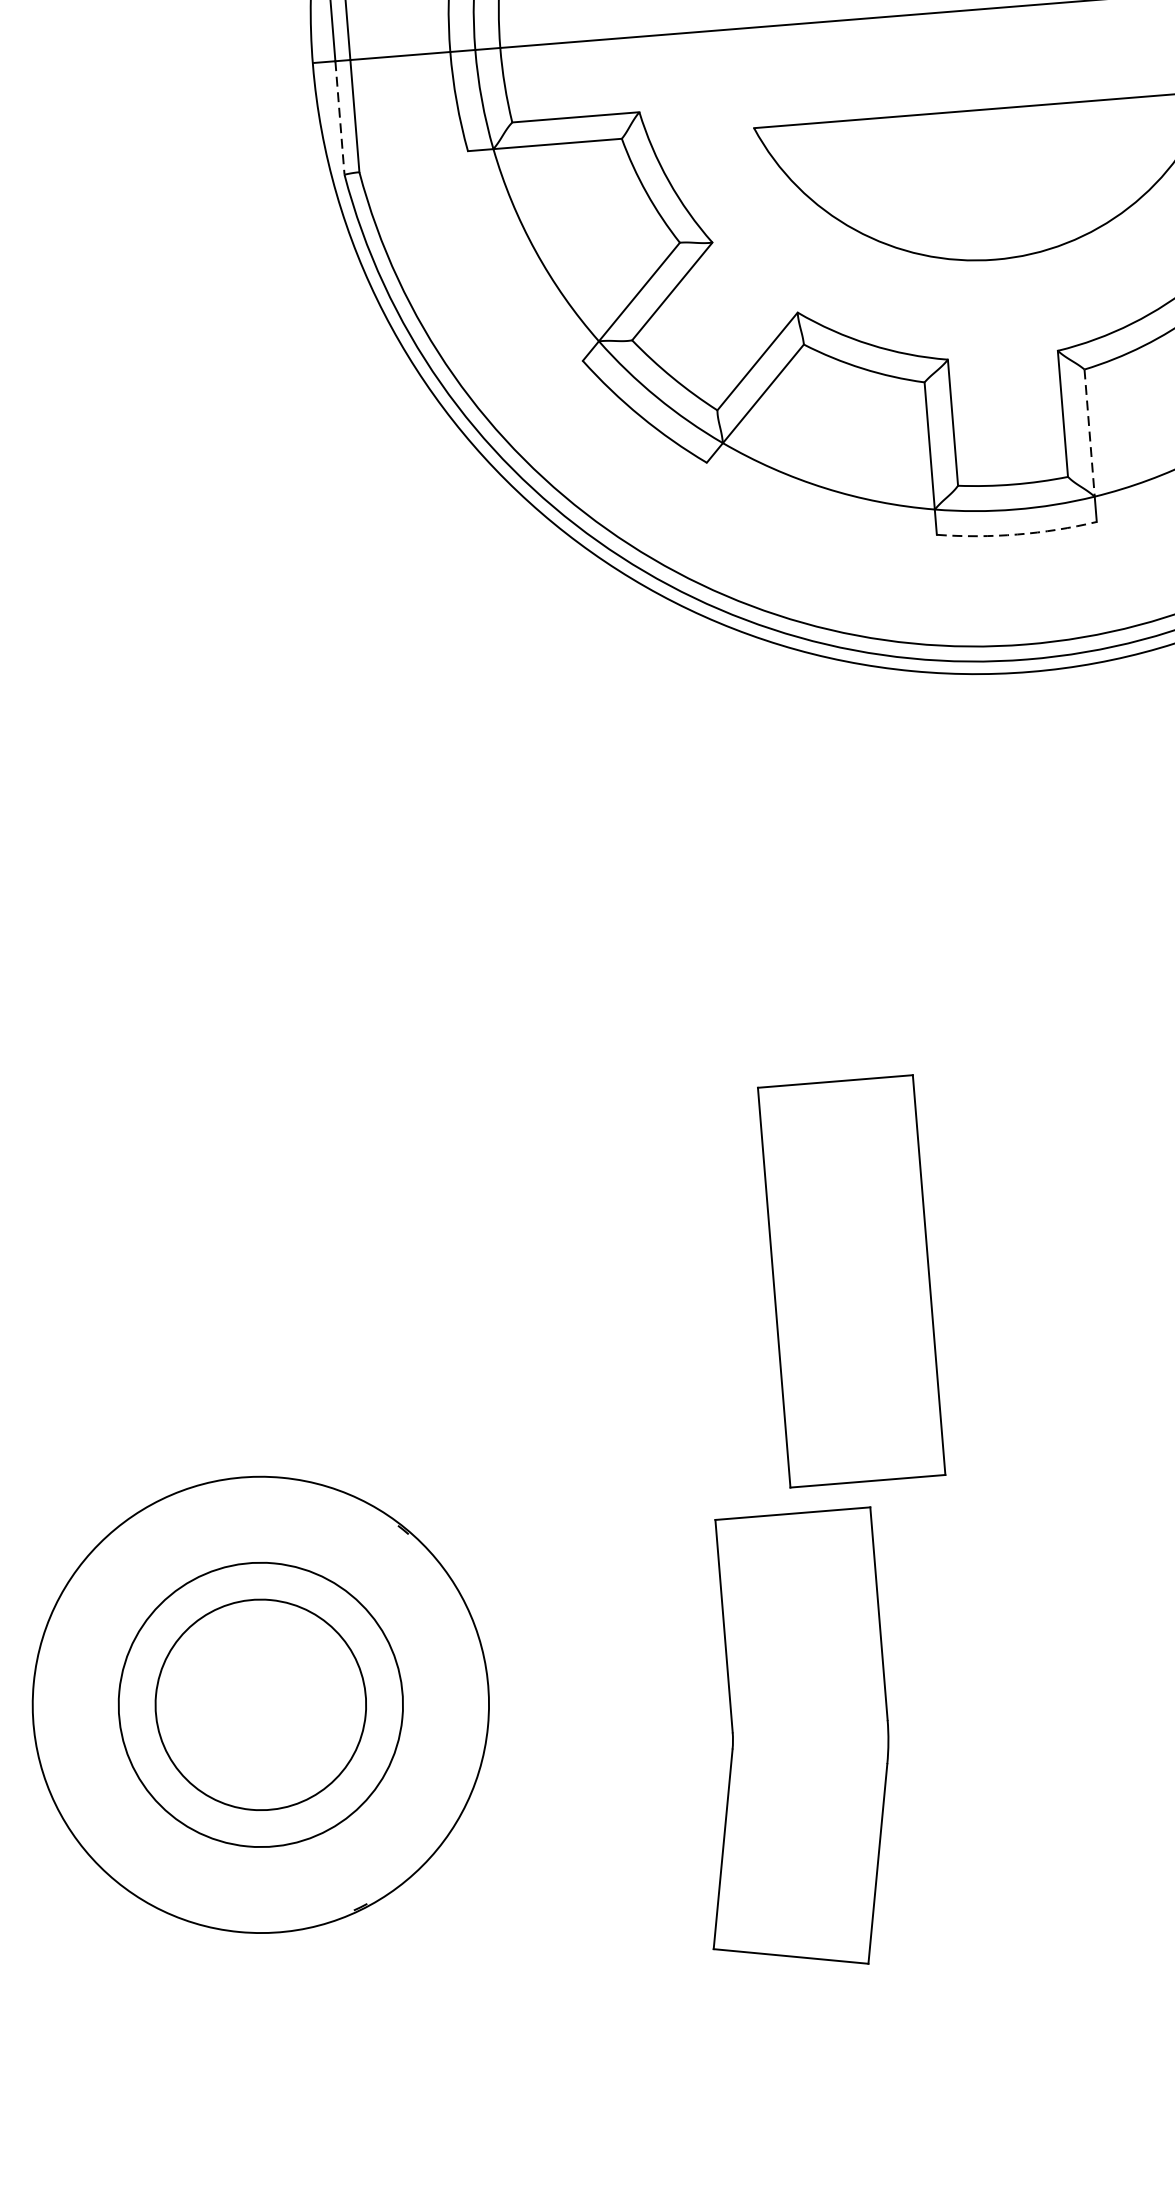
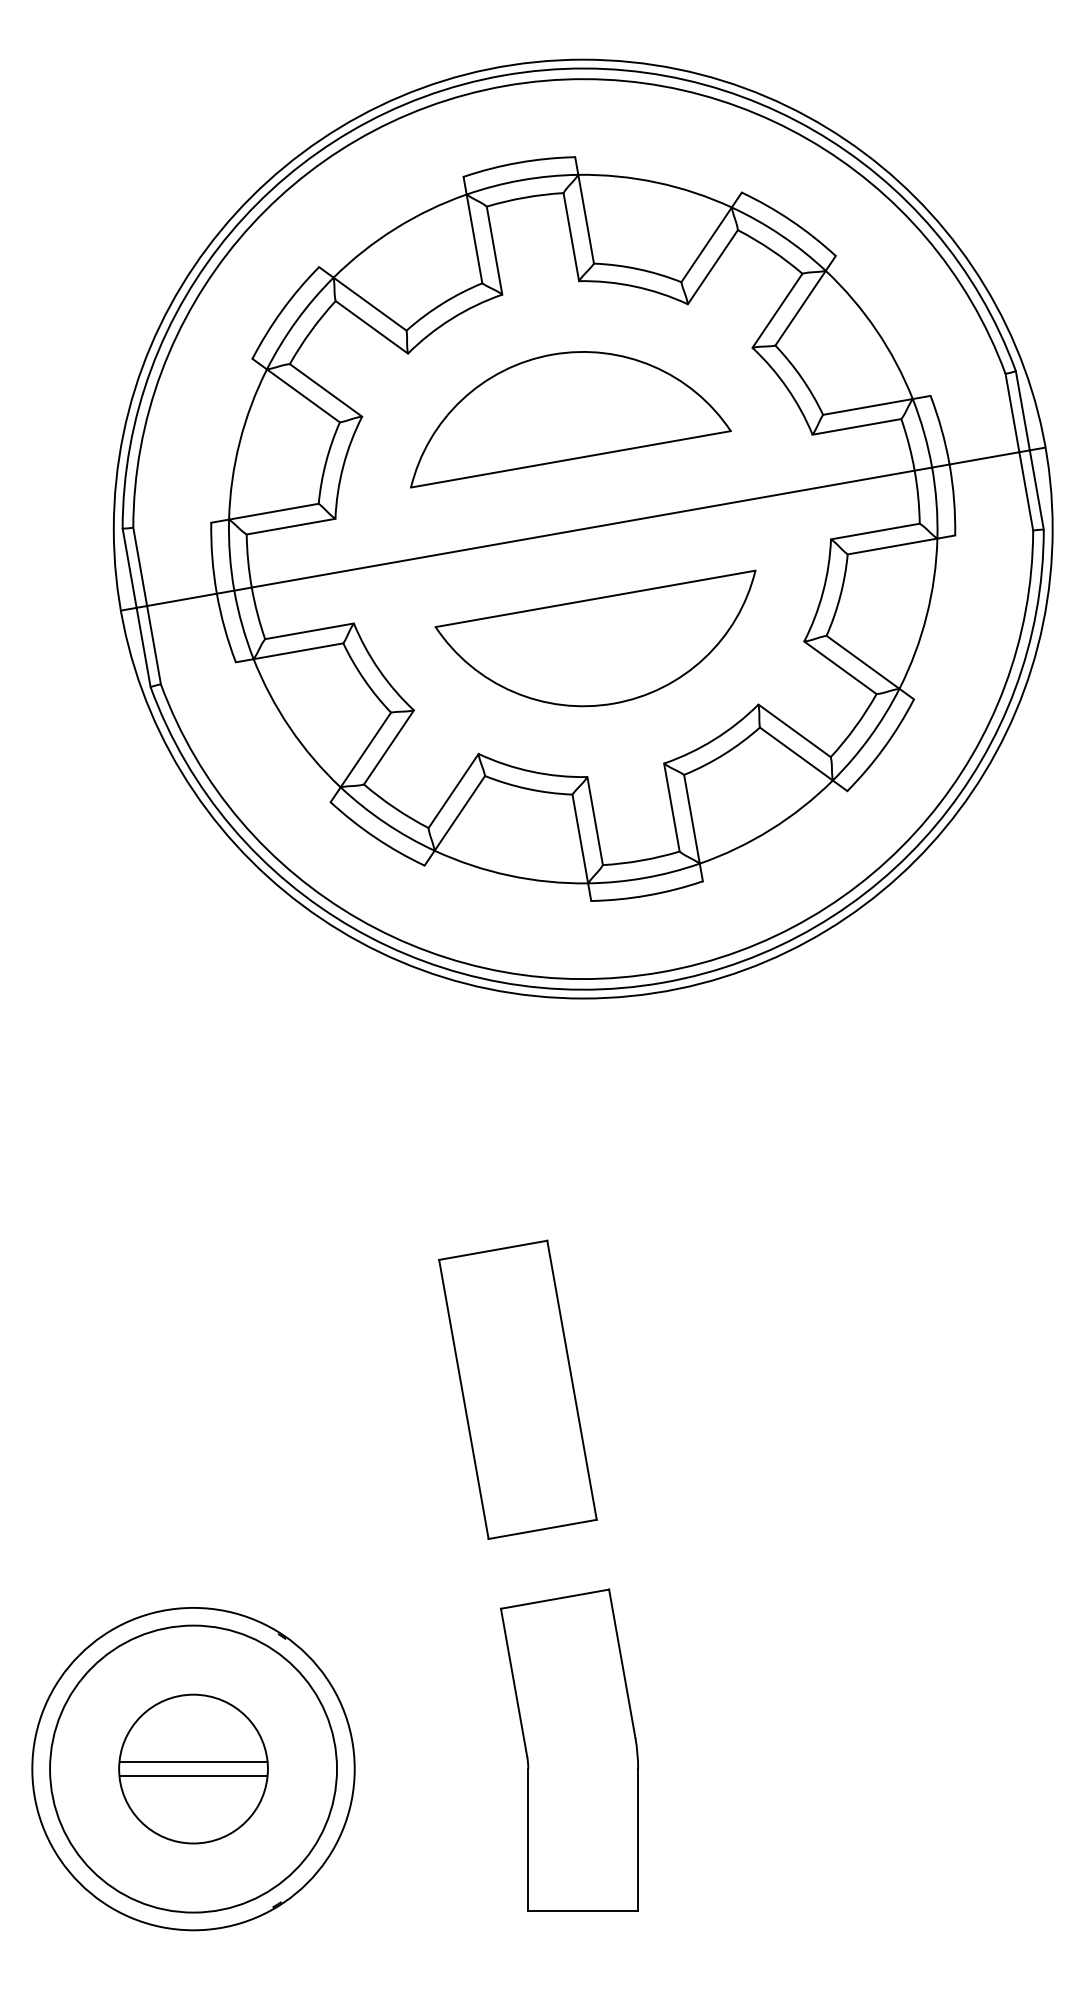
line: (339, 118) -> (143, 647), dashed -> solid
line: (1090, 433) -> (692, 819), dashed -> solid
arc: (1016, 534) -> (647, 895), dashed -> solid
part: (851, 1280) -> (517, 1389), moved
line: (261, 1695) -> (193, 1762), added
circle: (260, 1704) -> (193, 1768), size x1.43
line: (258, 1715) -> (192, 1776), added

